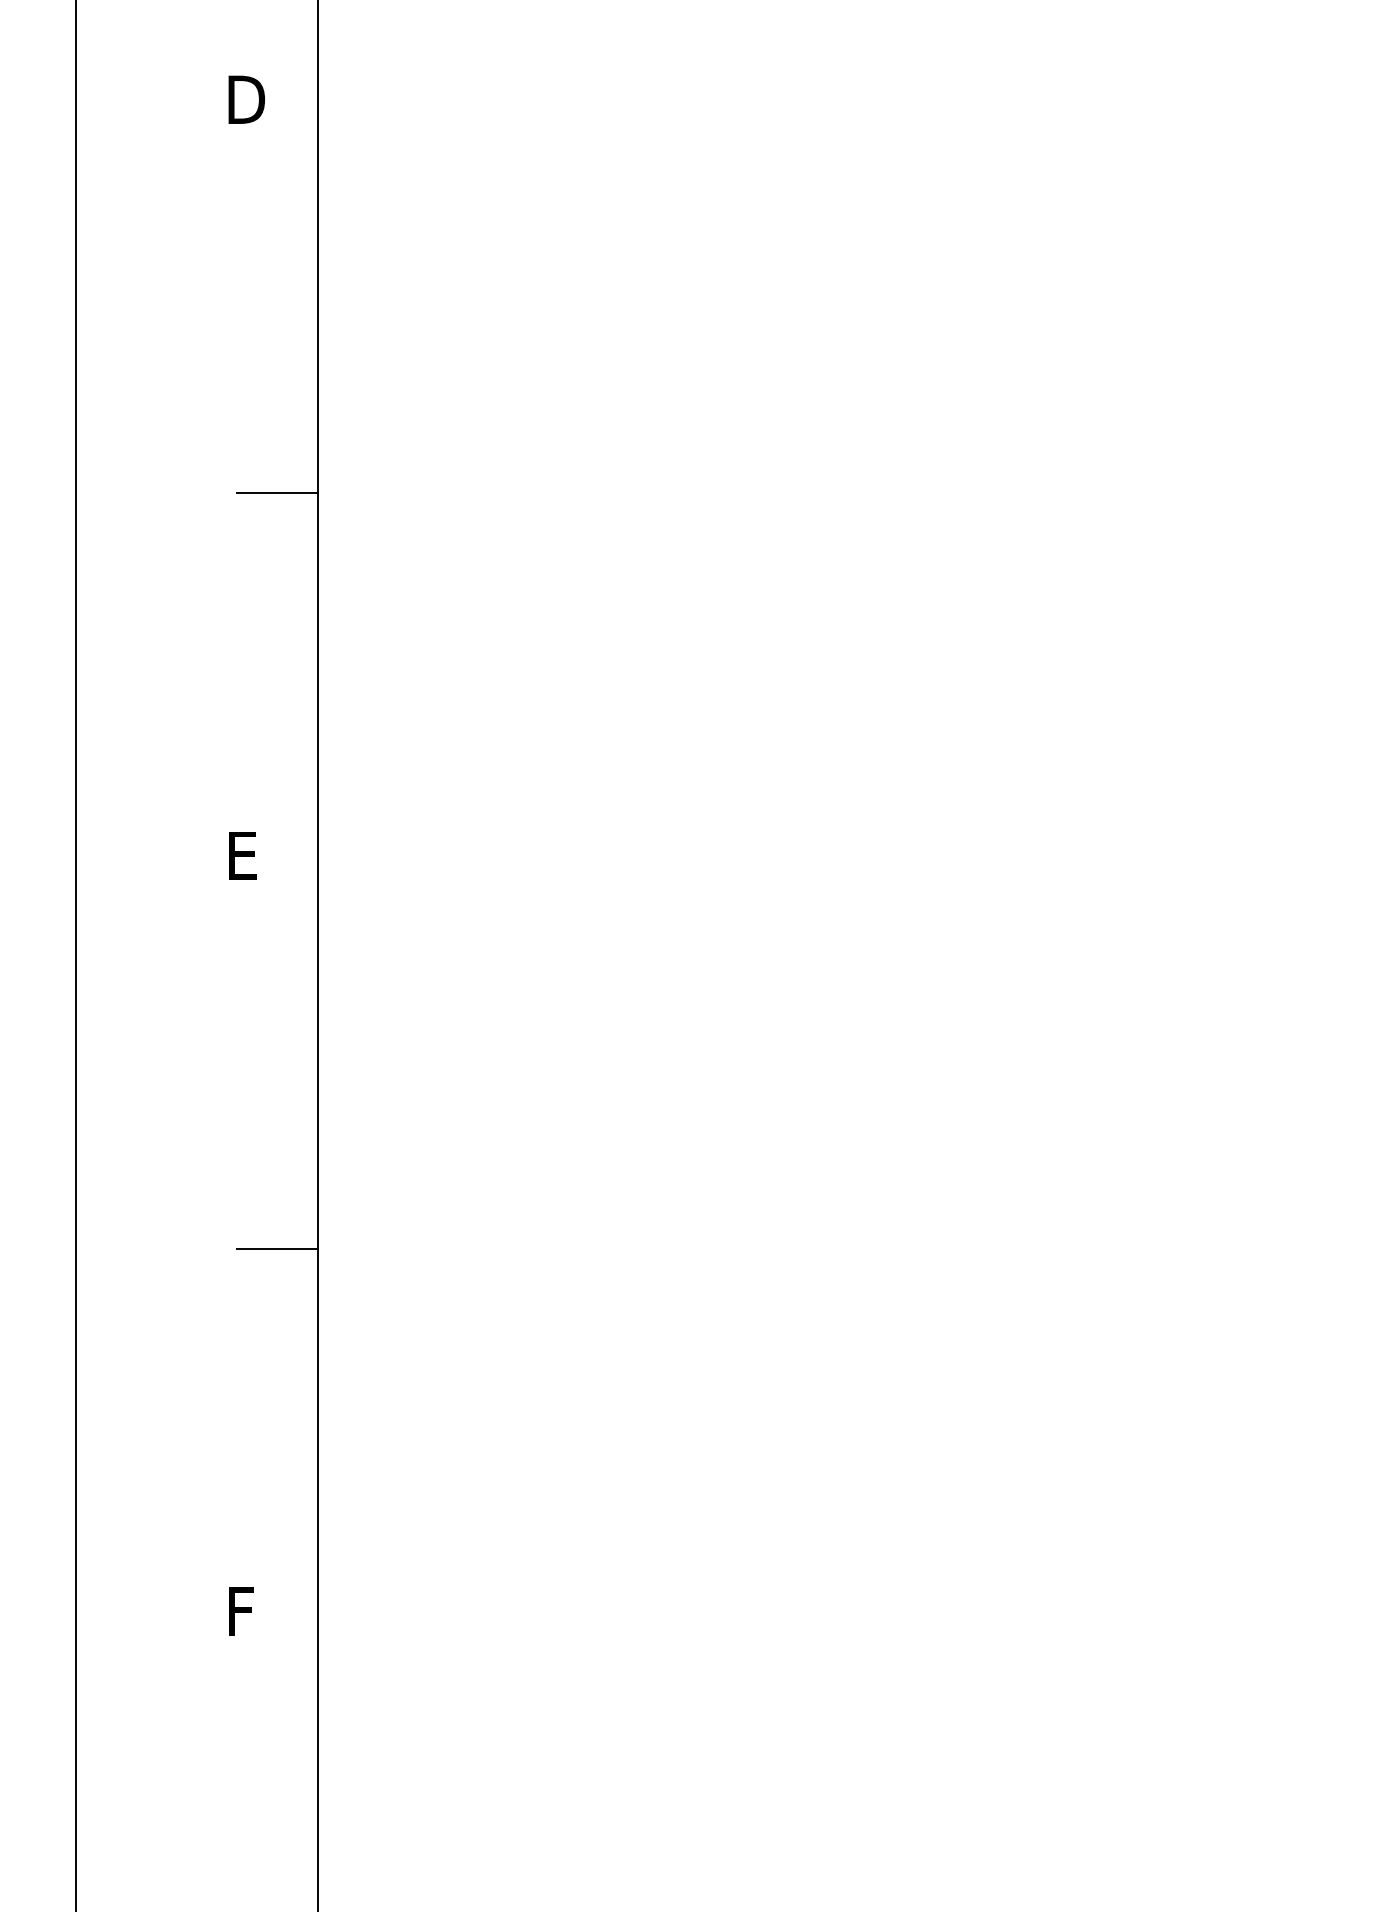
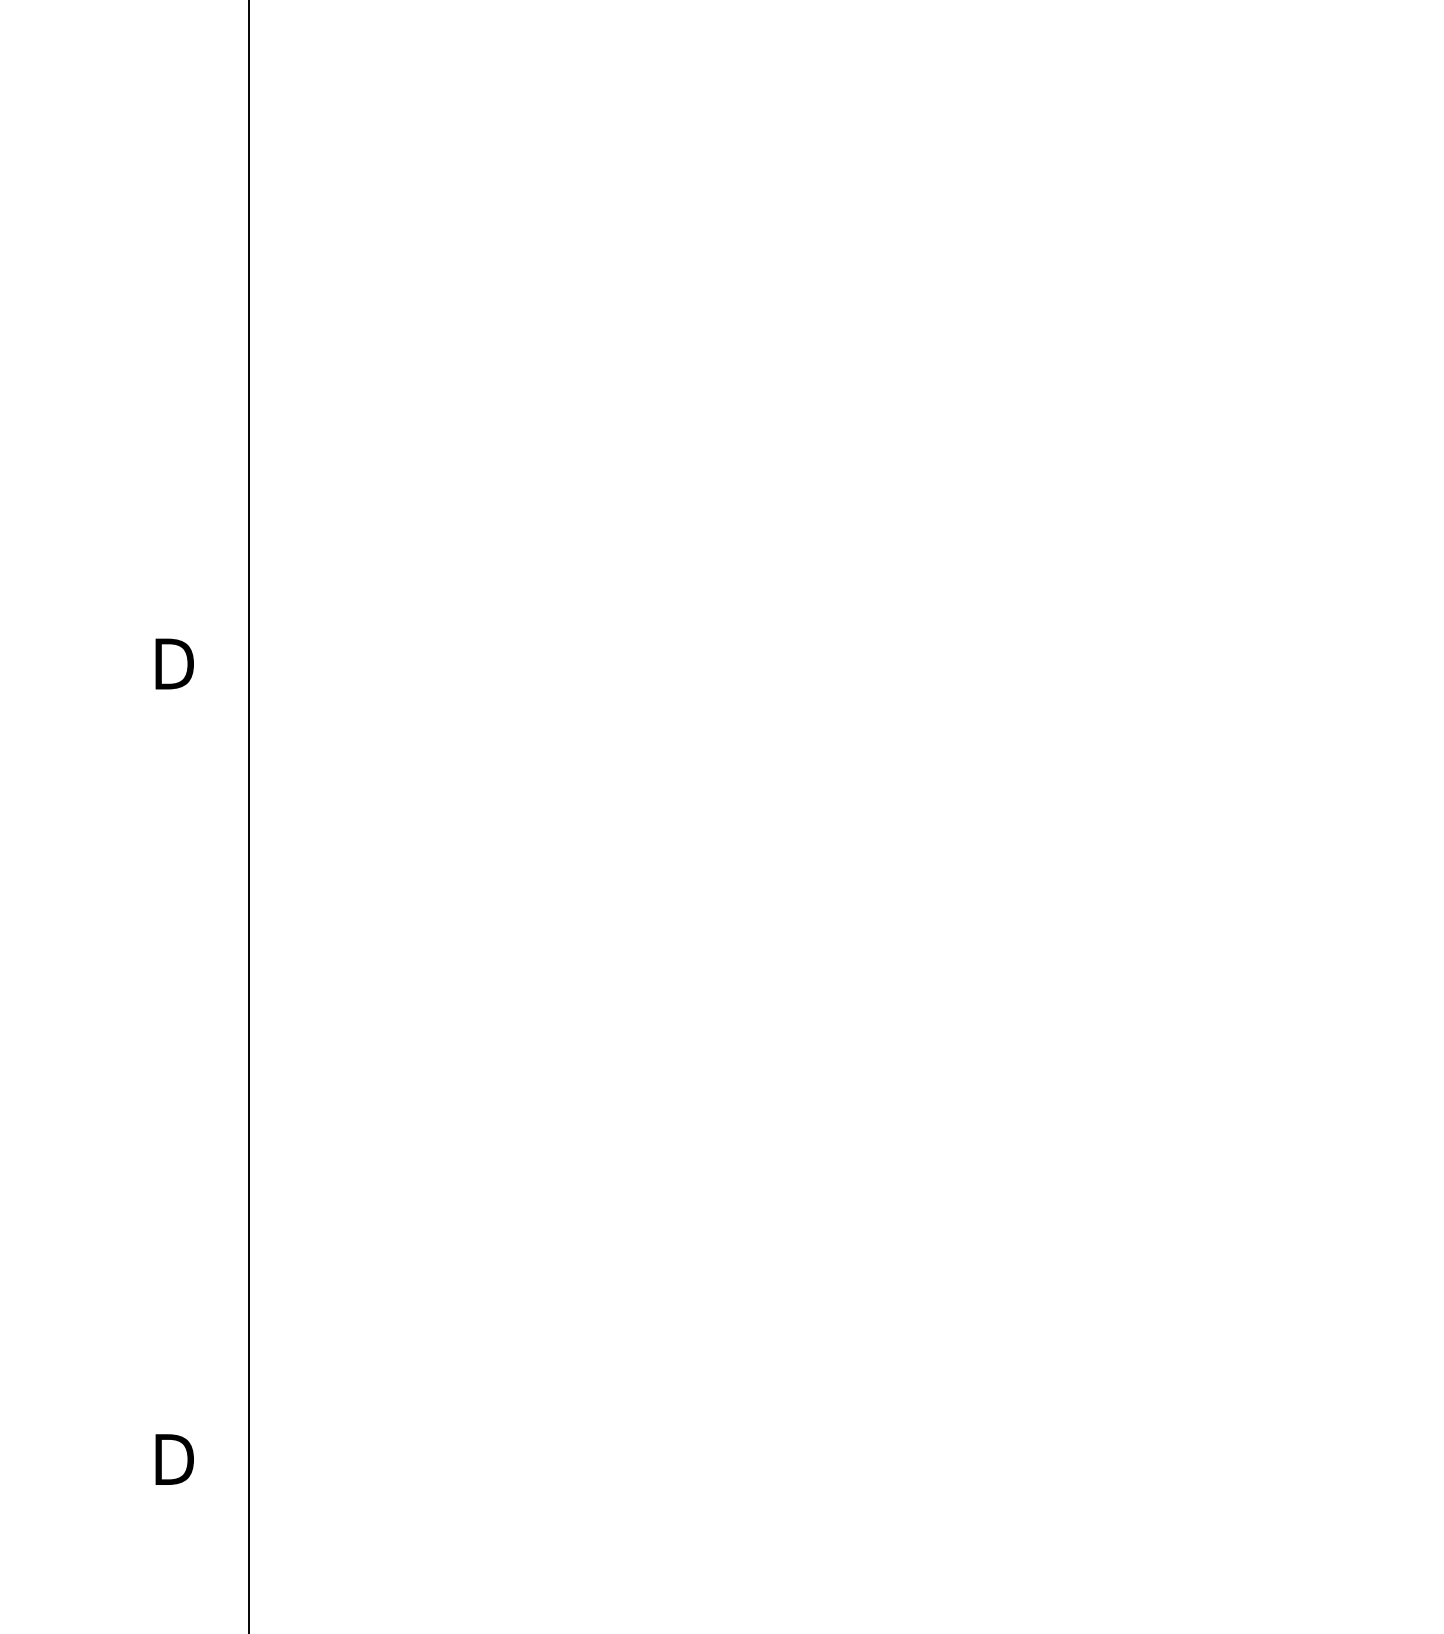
line: (277, 492) -> (207, 281), removed
text: (246, 855) -> (174, 663), E -> D
line: (277, 1248) -> (207, 1077), removed
text: (246, 1611) -> (174, 1459), F -> D

